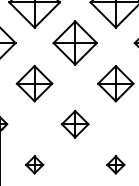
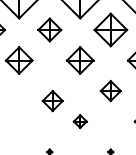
part: (74, 42) -> (49, 29), size x0.7
part: (74, 123) -> (52, 100), moved
part: (33, 164) -> (18, 121), removed

